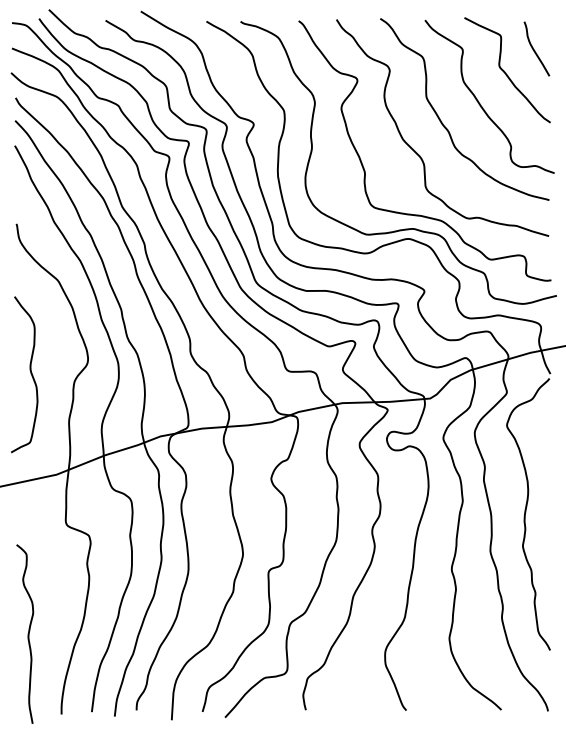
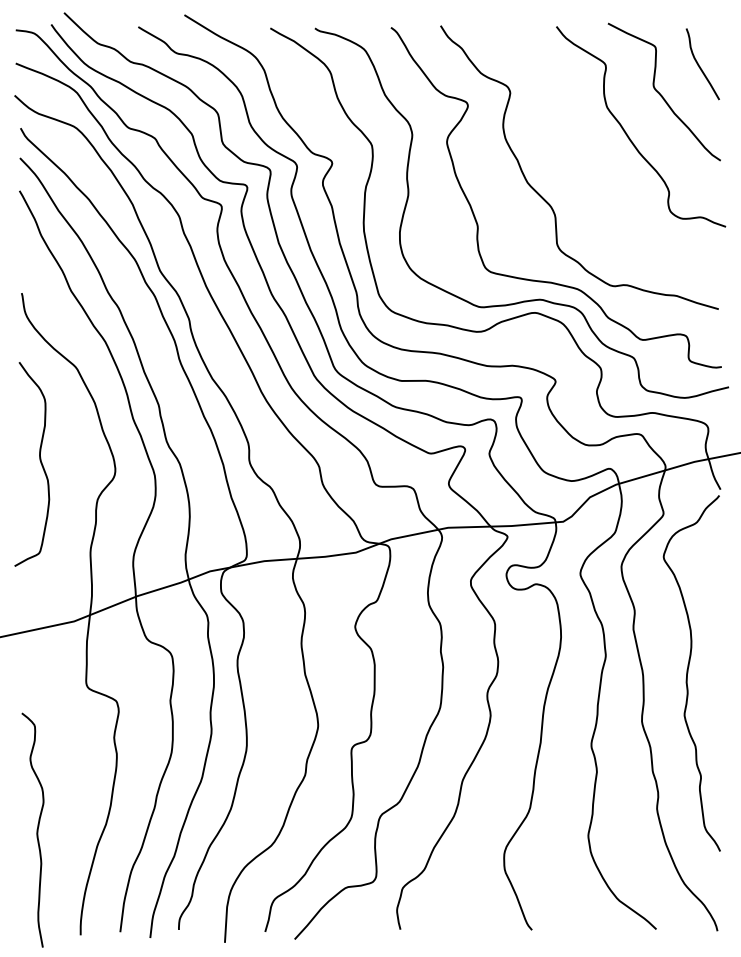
curve: (443, 123) -> (580, 161), removed
curve: (30, 373) -> (40, 462), moved

